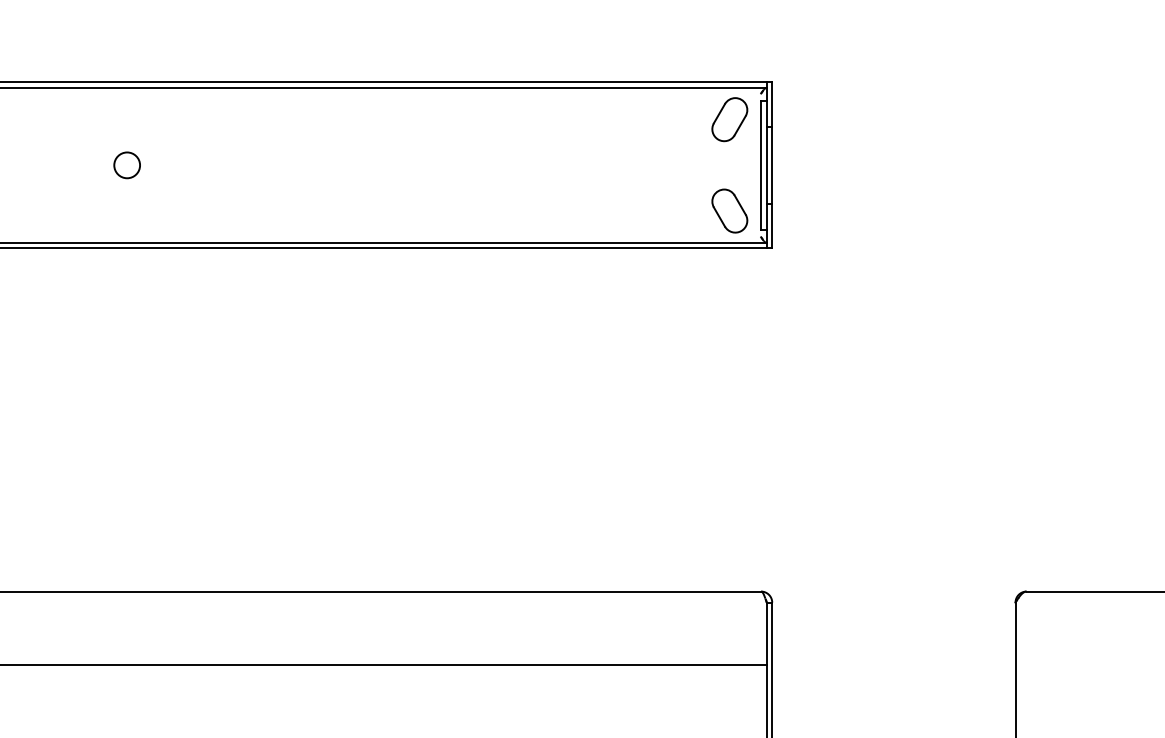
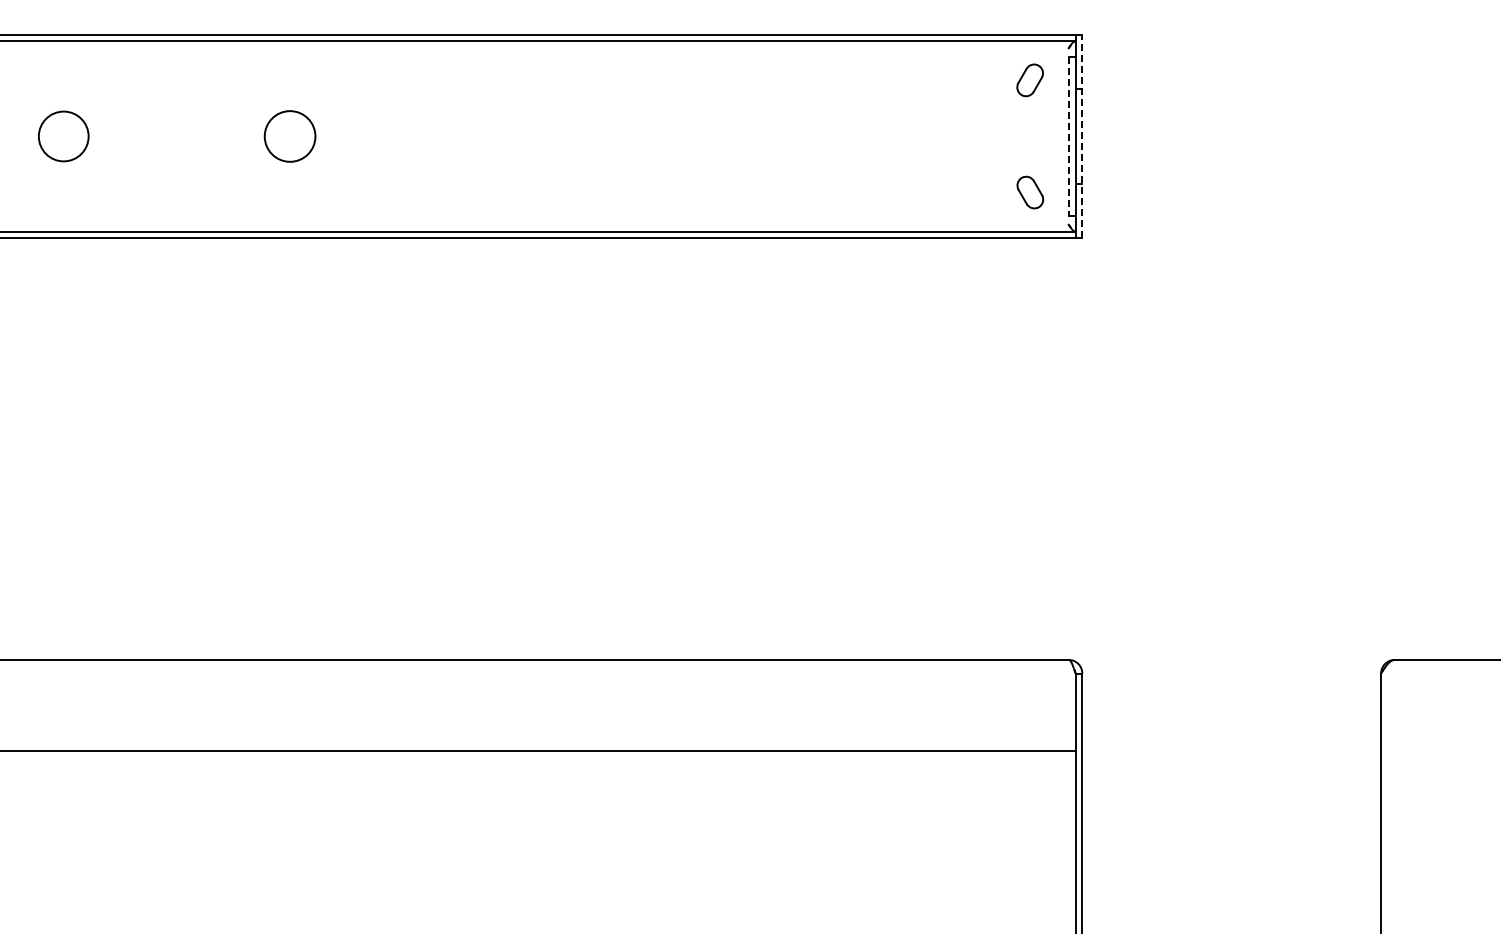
part: (729, 119) -> (1029, 80), size x0.6
circle: (126, 165) -> (289, 136), size x1.6
line: (760, 165) -> (1068, 136), solid -> dashed
line: (772, 165) -> (1082, 136), solid -> dashed
part: (730, 210) -> (1030, 192), size x0.6

